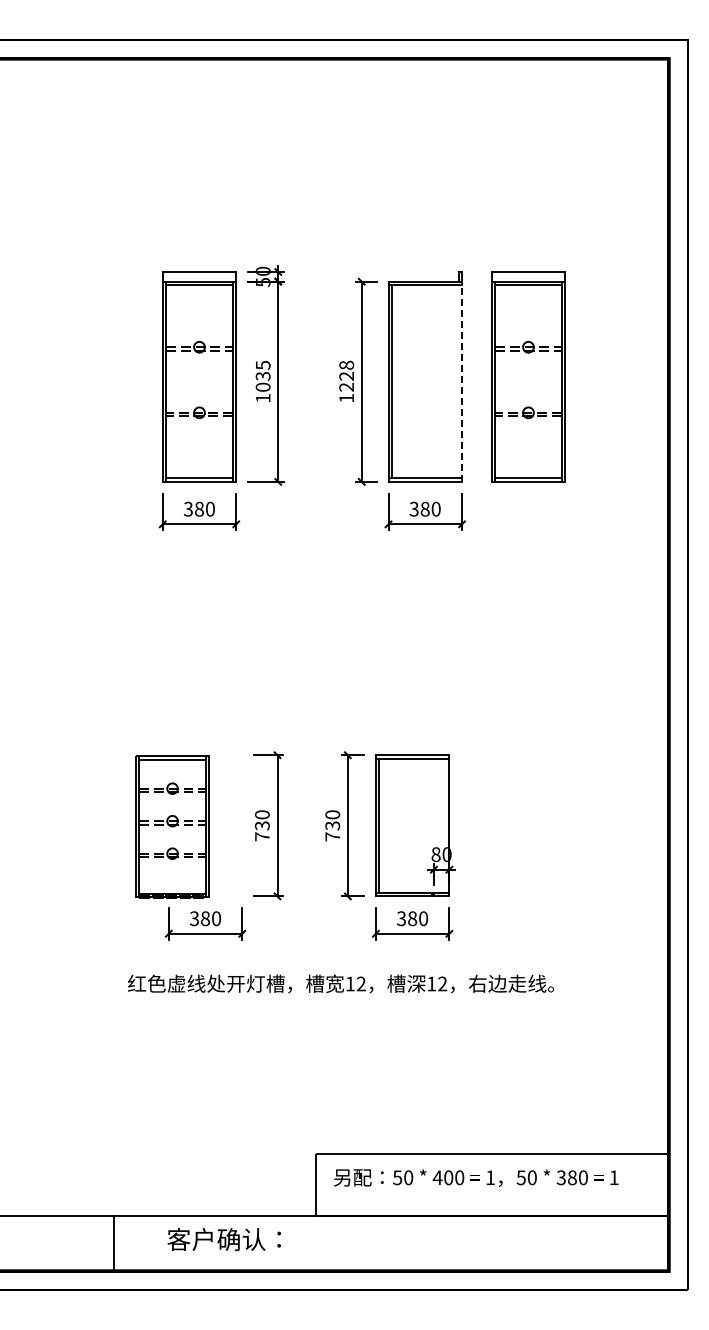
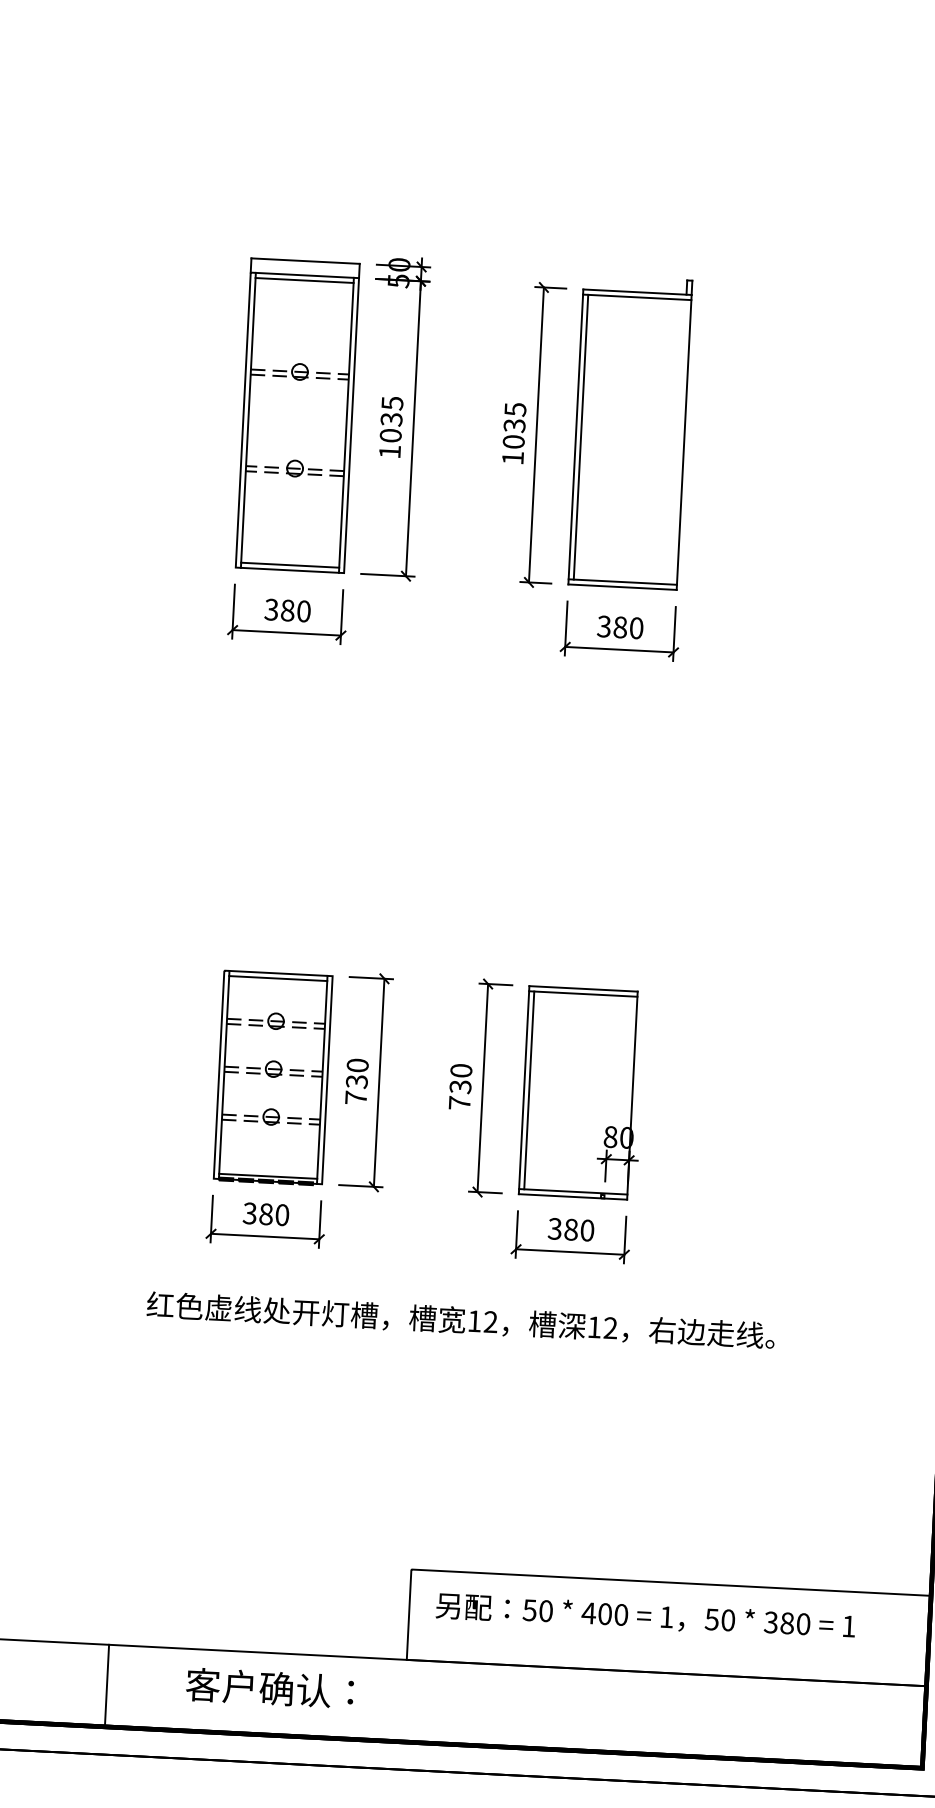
text: (346, 375) -> (514, 424), 1228 -> 1035
part: (528, 376) -> (782, 439), removed
line: (462, 381) -> (684, 442), dashed -> solid
part: (172, 826) -> (273, 1076), moved

